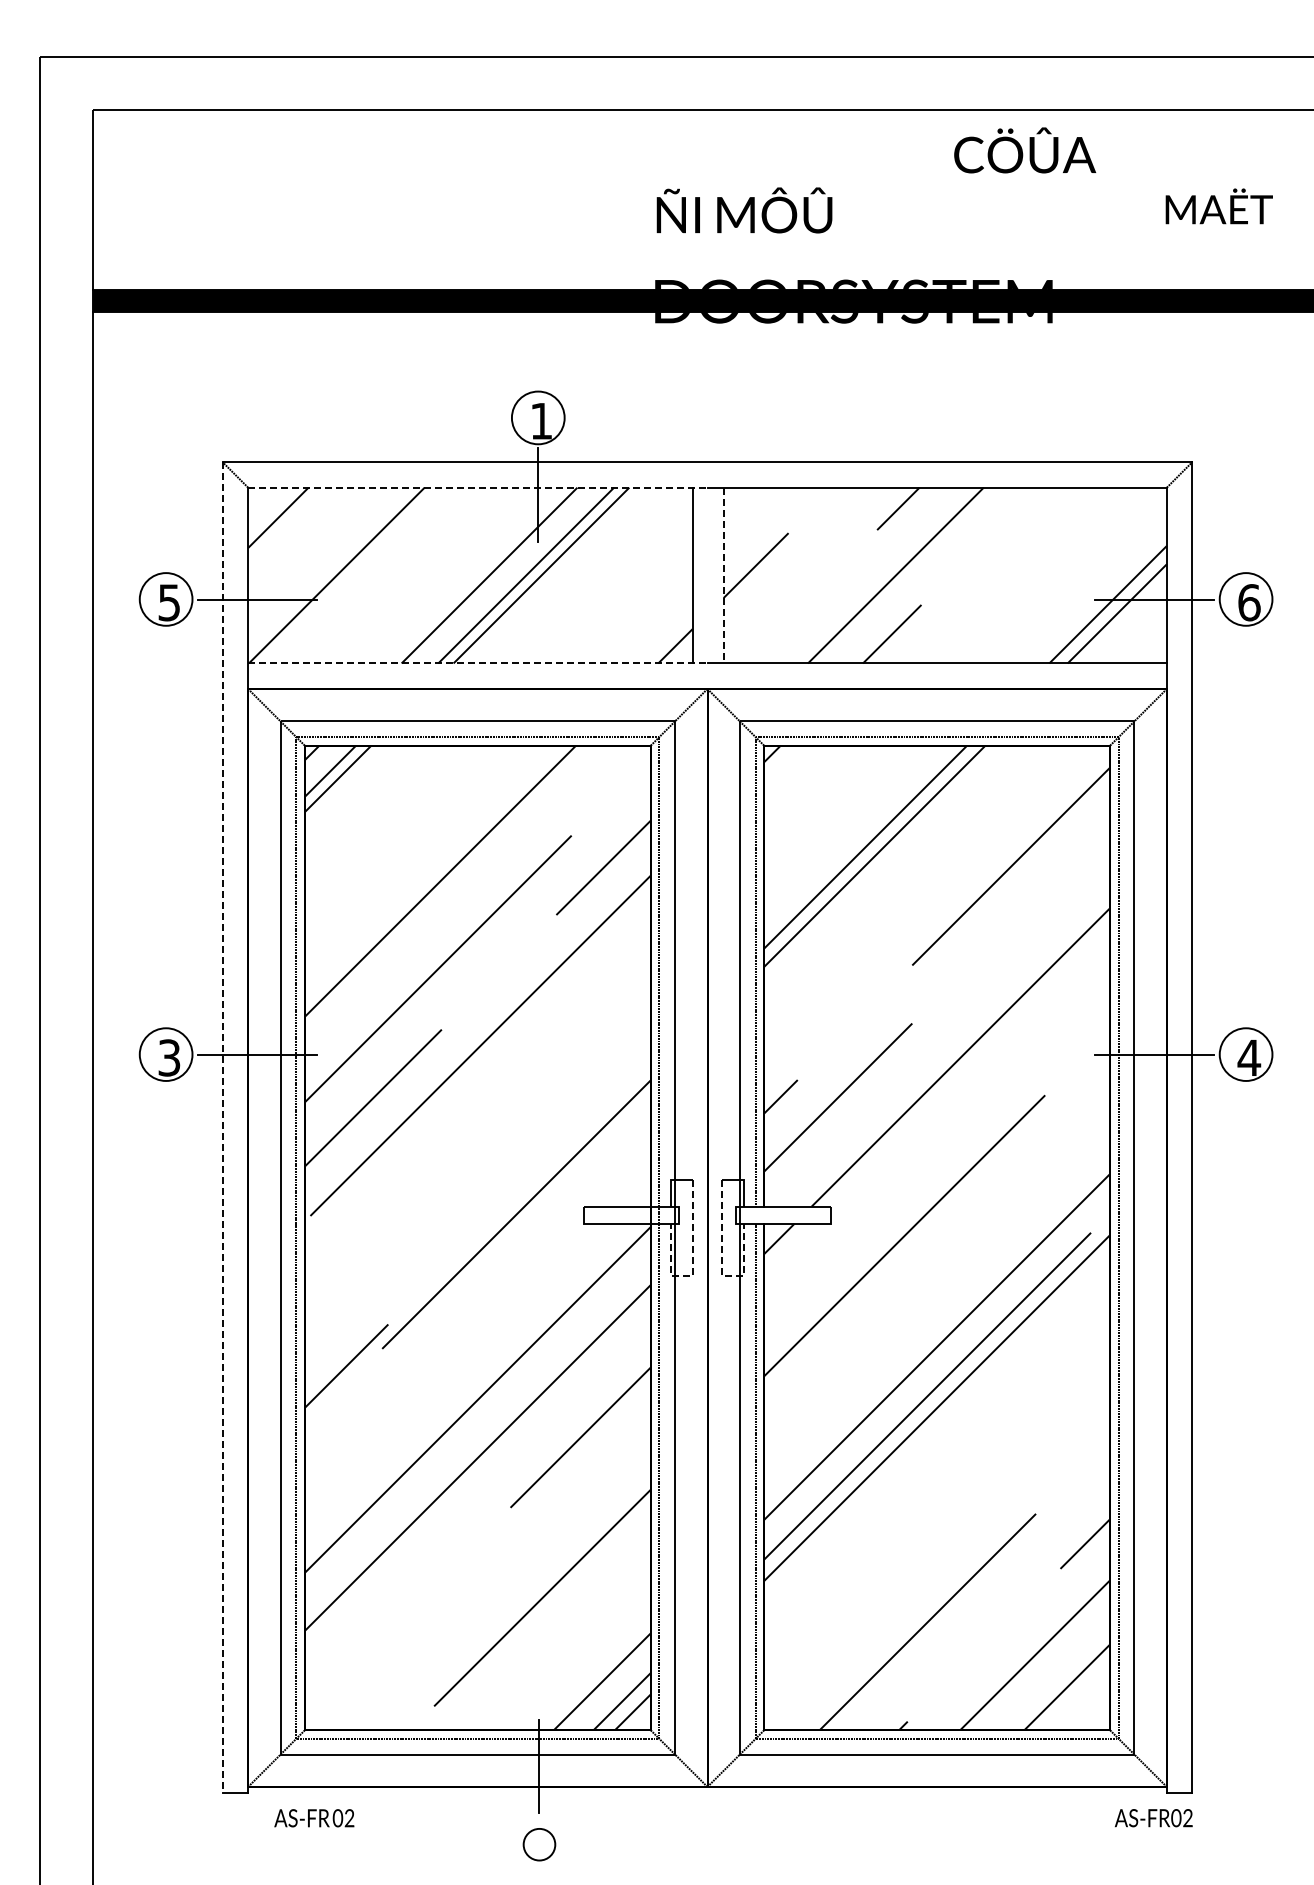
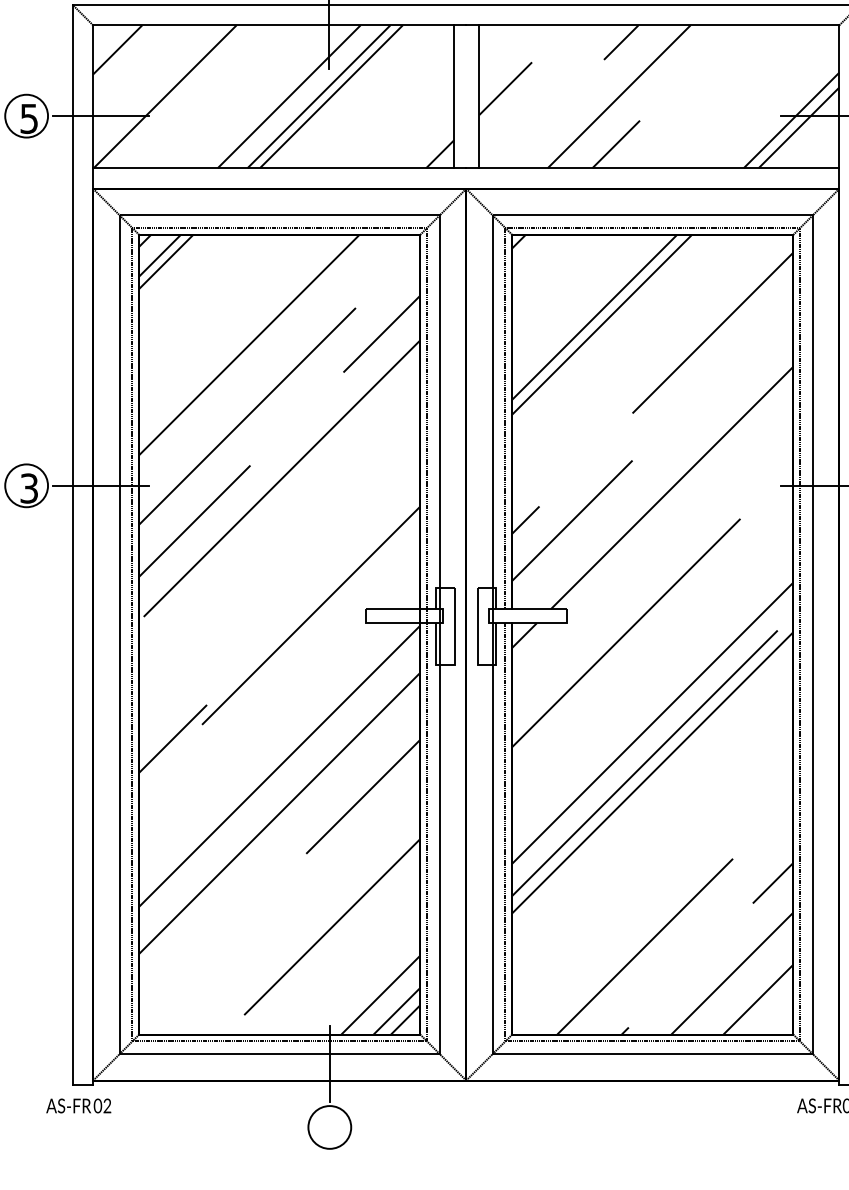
line: (477, 487) -> (279, 25), dashed -> solid
line: (723, 575) -> (479, 96), dashed -> solid
line: (477, 663) -> (279, 168), dashed -> solid
line: (222, 1127) -> (72, 545), dashed -> solid
line: (693, 1266) -> (454, 657), dashed -> solid
line: (721, 1266) -> (477, 657), dashed -> solid
text: (314, 1818) -> (78, 1106), moved
circle: (539, 1844) -> (329, 1127), size x1.67

